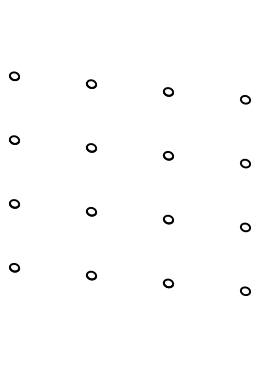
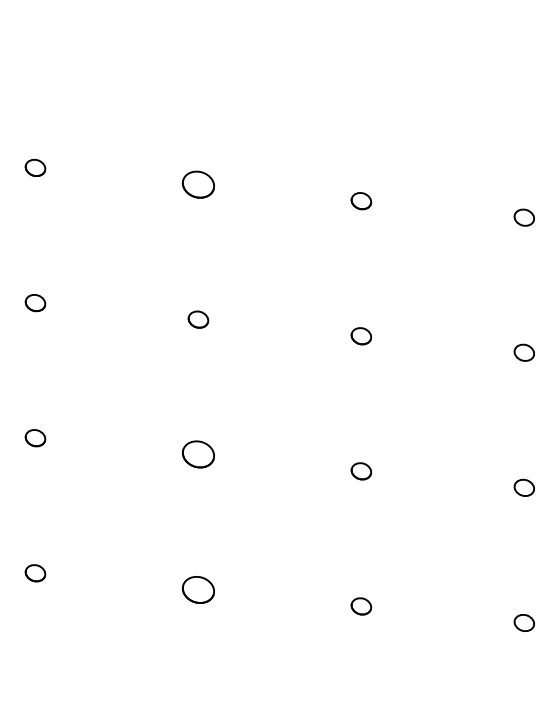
part: (91, 83) -> (198, 183), size x1.6
part: (91, 211) -> (198, 454), size x1.6
part: (91, 275) -> (198, 589), size x1.6

